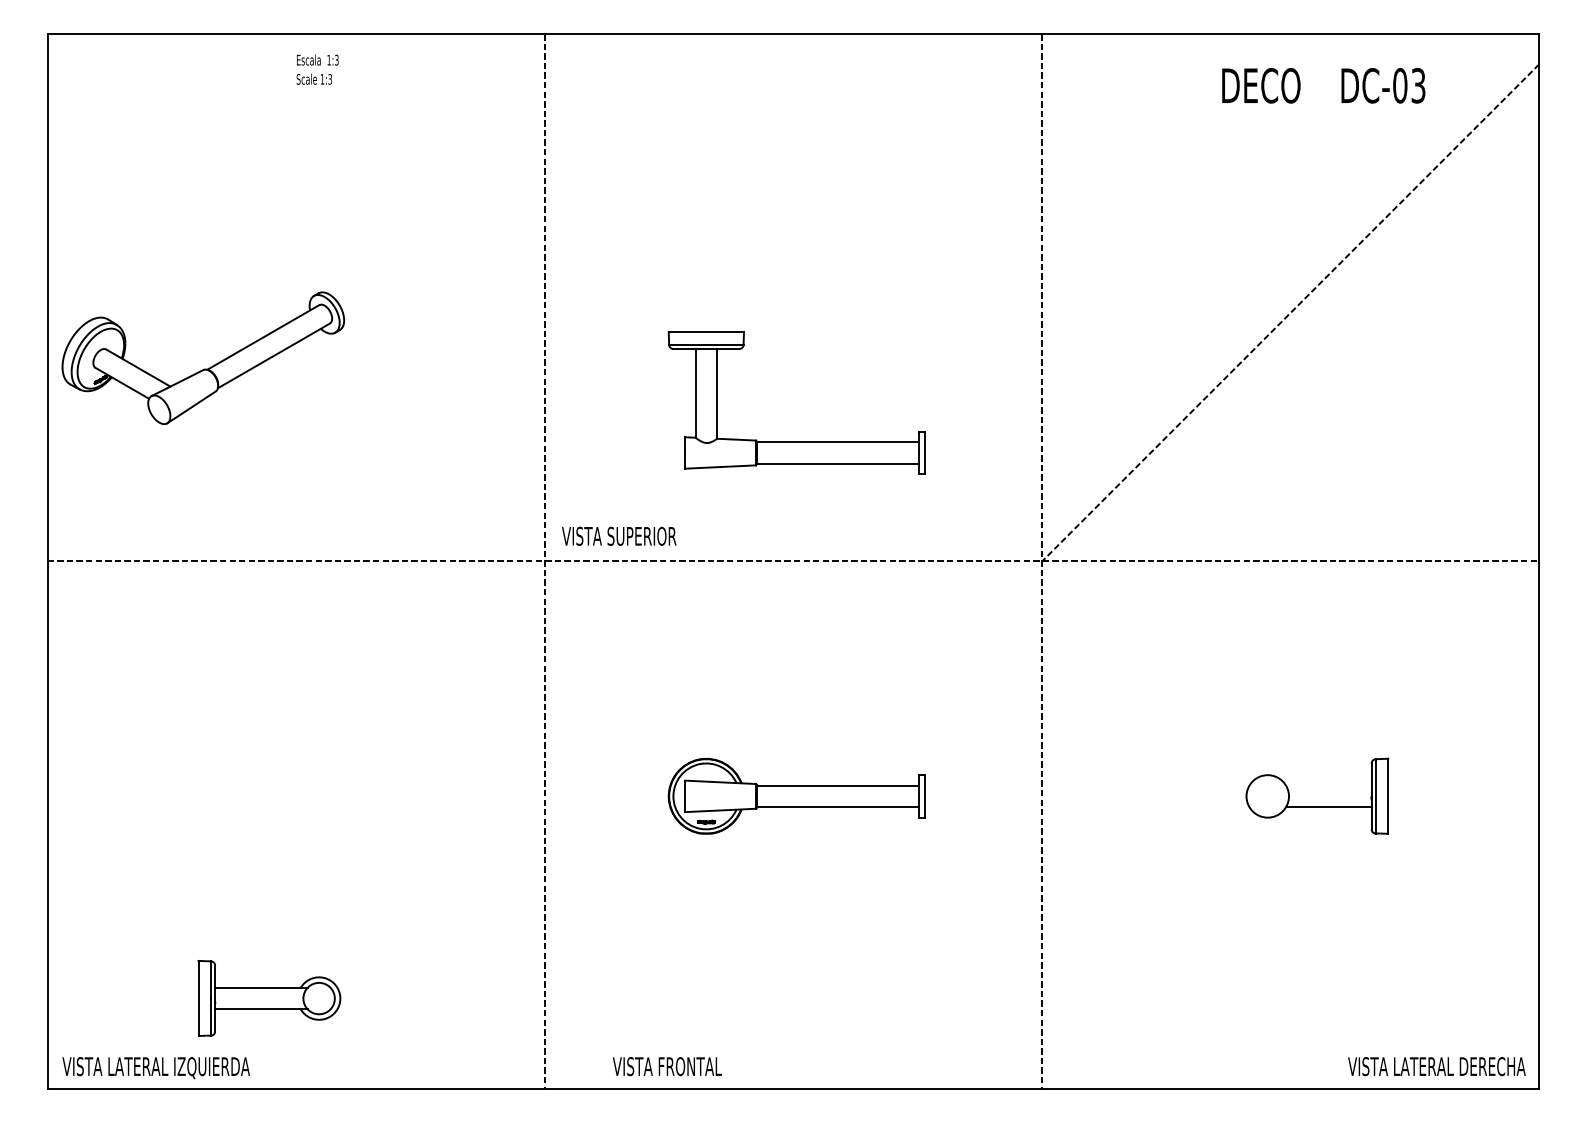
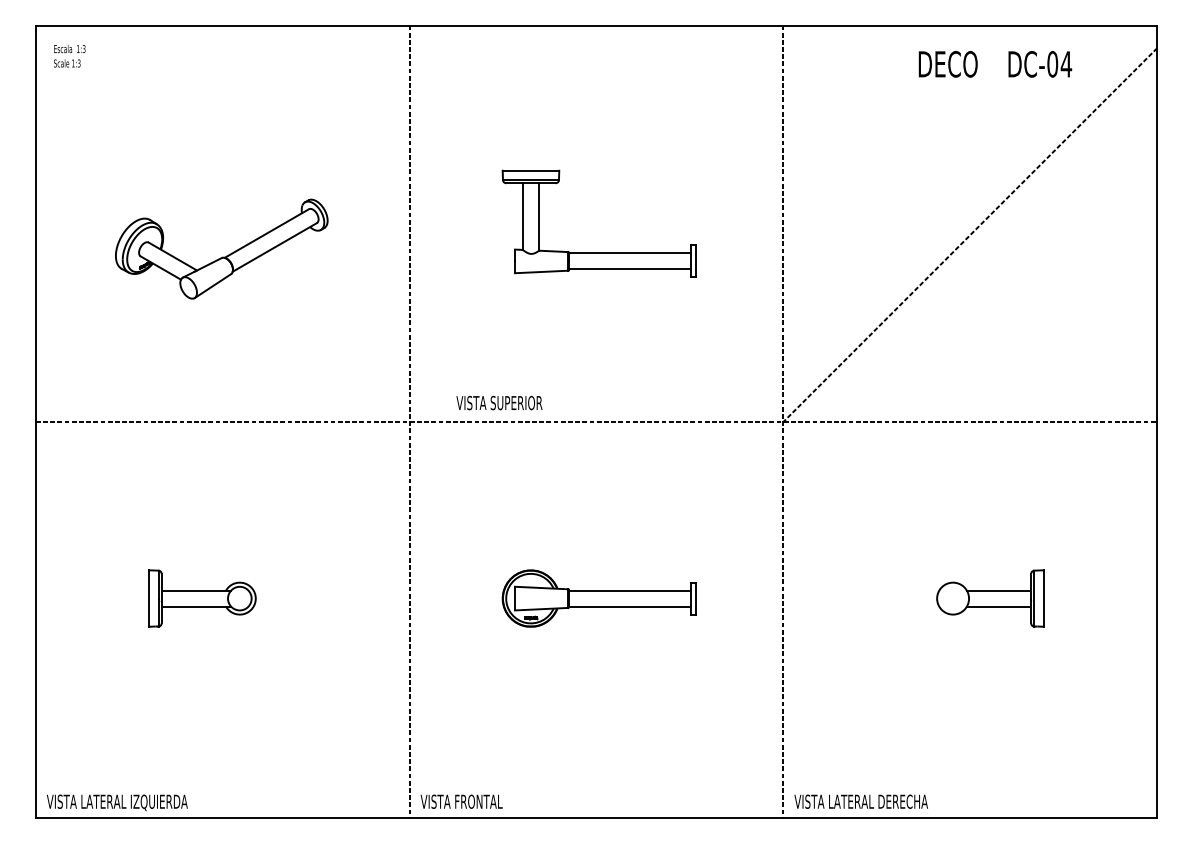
text: (317, 70) -> (69, 56), moved
text: (1418, 86) -> (1066, 64), DC-03 -> DC-04
part: (204, 367) -> (222, 256), moved
part: (796, 441) -> (598, 252), moved
text: (619, 535) -> (499, 402), moved
line: (1328, 785) -> (998, 590), added
part: (269, 998) -> (202, 598), moved
text: (667, 1066) -> (461, 801), moved
text: (1435, 1066) -> (860, 801), moved

